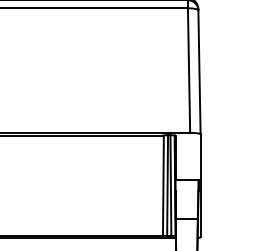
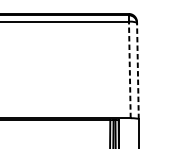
line: (189, 70) -> (130, 69), solid -> dashed
line: (199, 72) -> (137, 71), solid -> dashed

